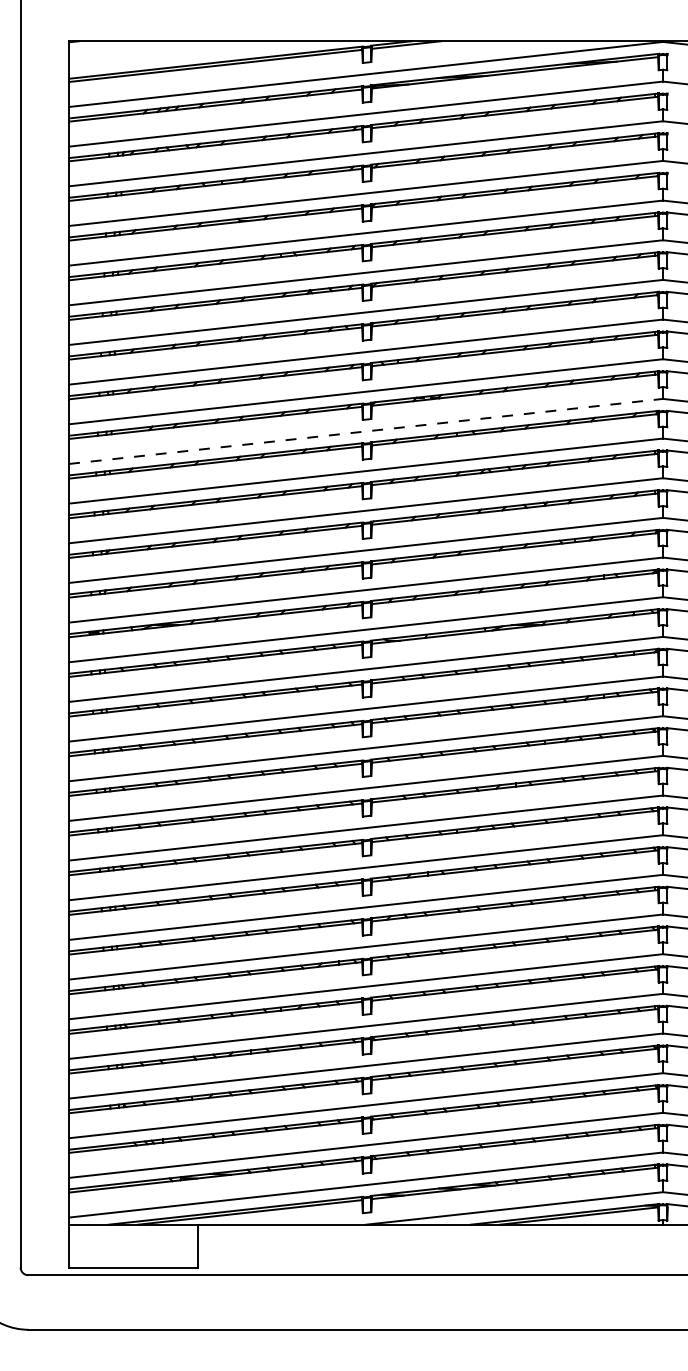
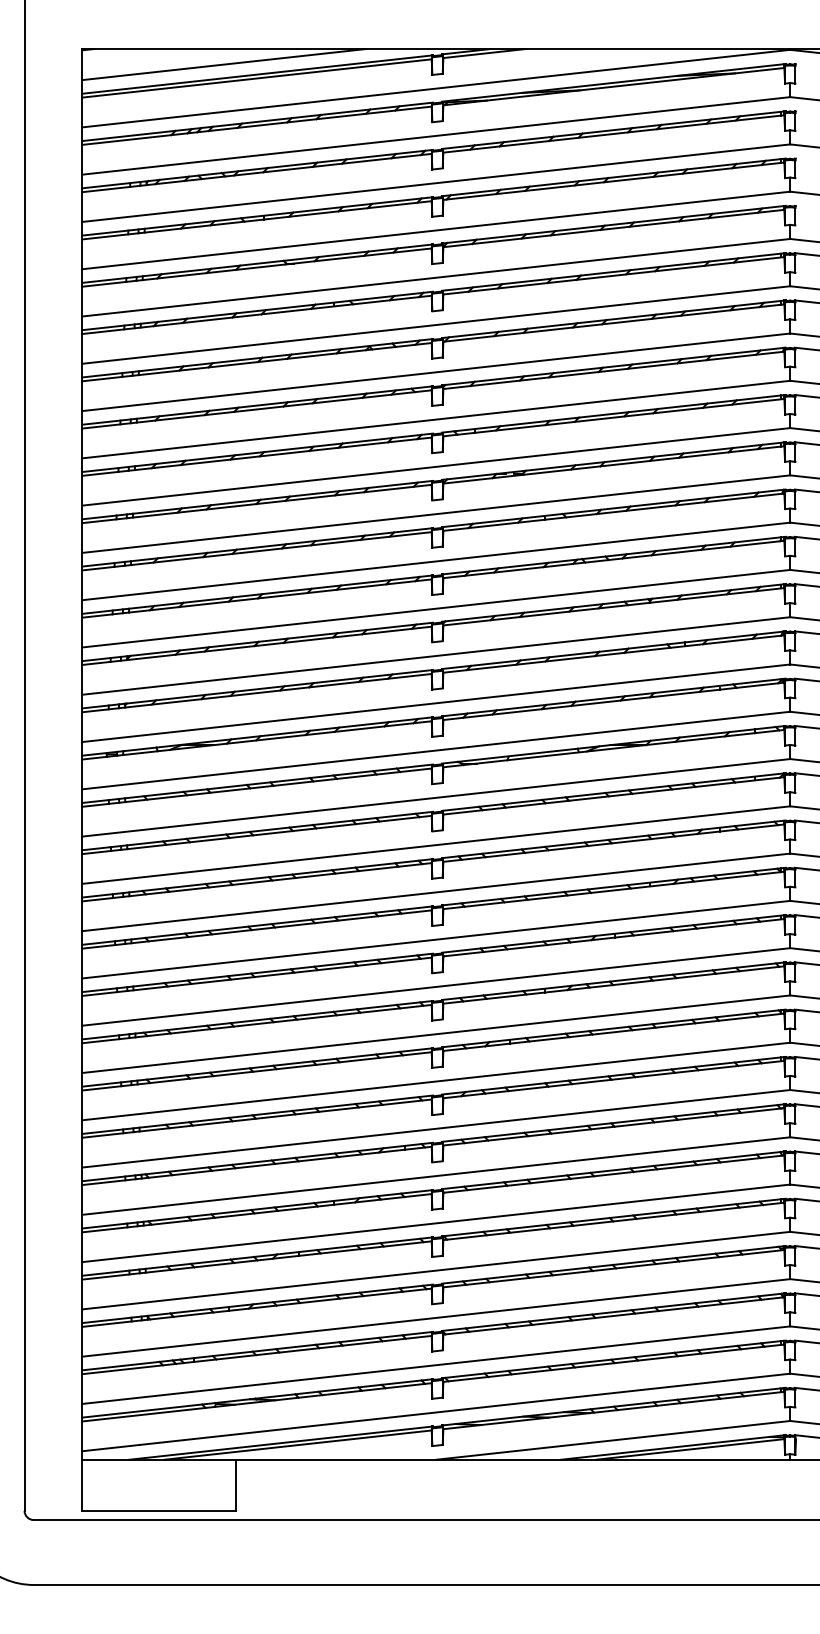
line: (188, 54) -> (224, 64), added
line: (366, 431) -> (436, 514), dashed -> solid

